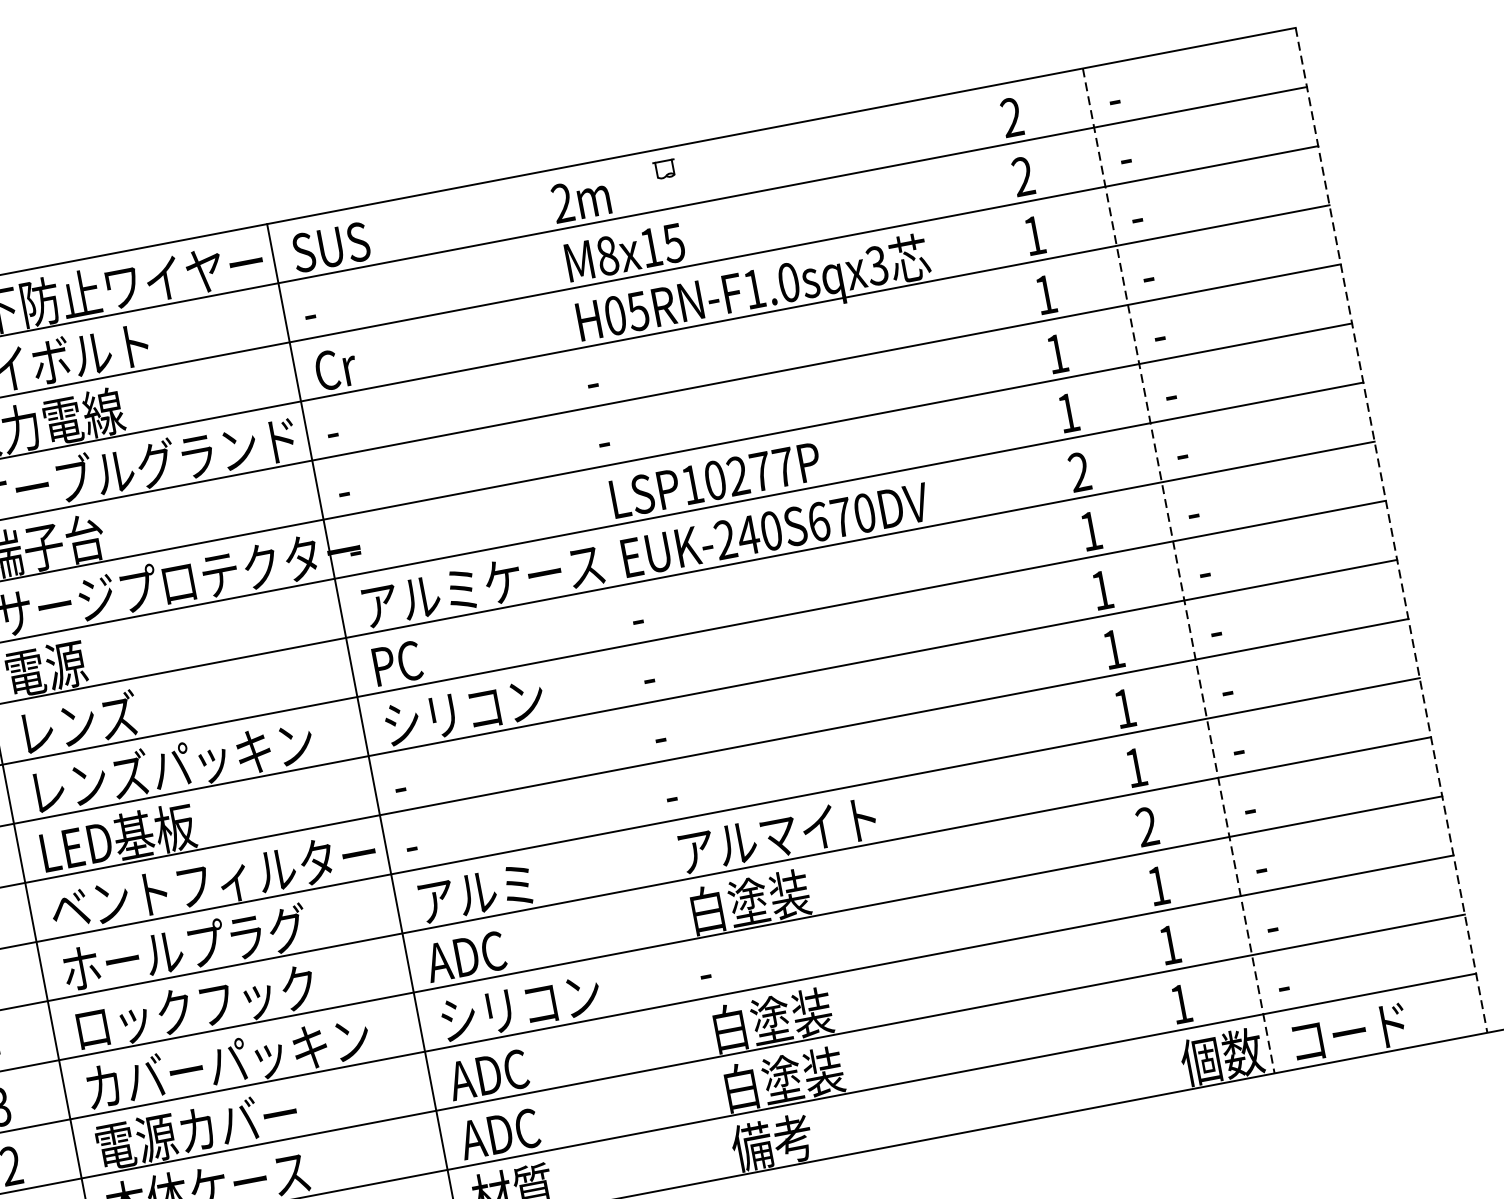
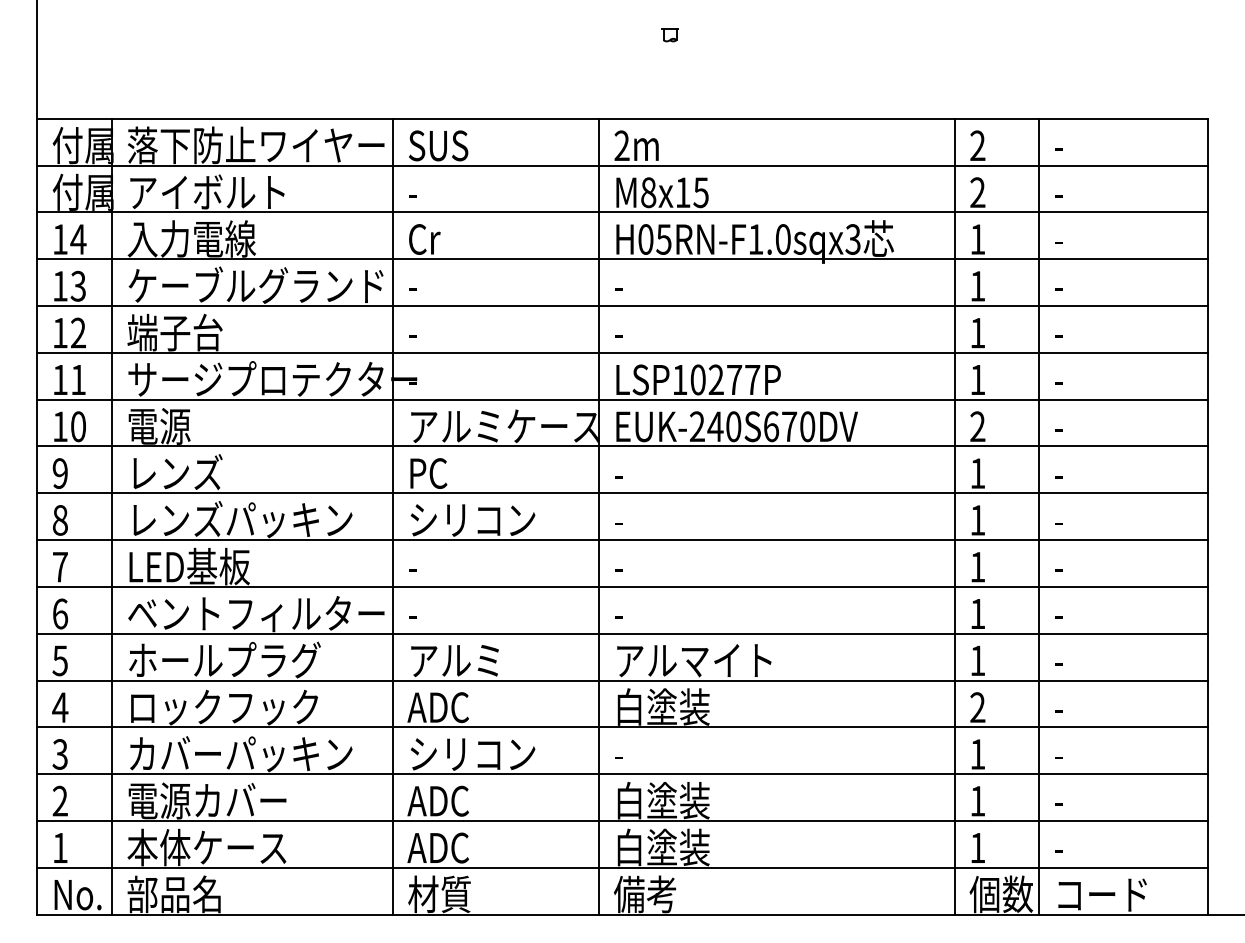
part: (664, 170) -> (669, 35), moved
line: (1391, 530) -> (1207, 516), dashed -> solid
line: (1179, 570) -> (1039, 516), dashed -> solid
line: (1071, 591) -> (954, 516), added
line: (623, 676) -> (599, 516), added

